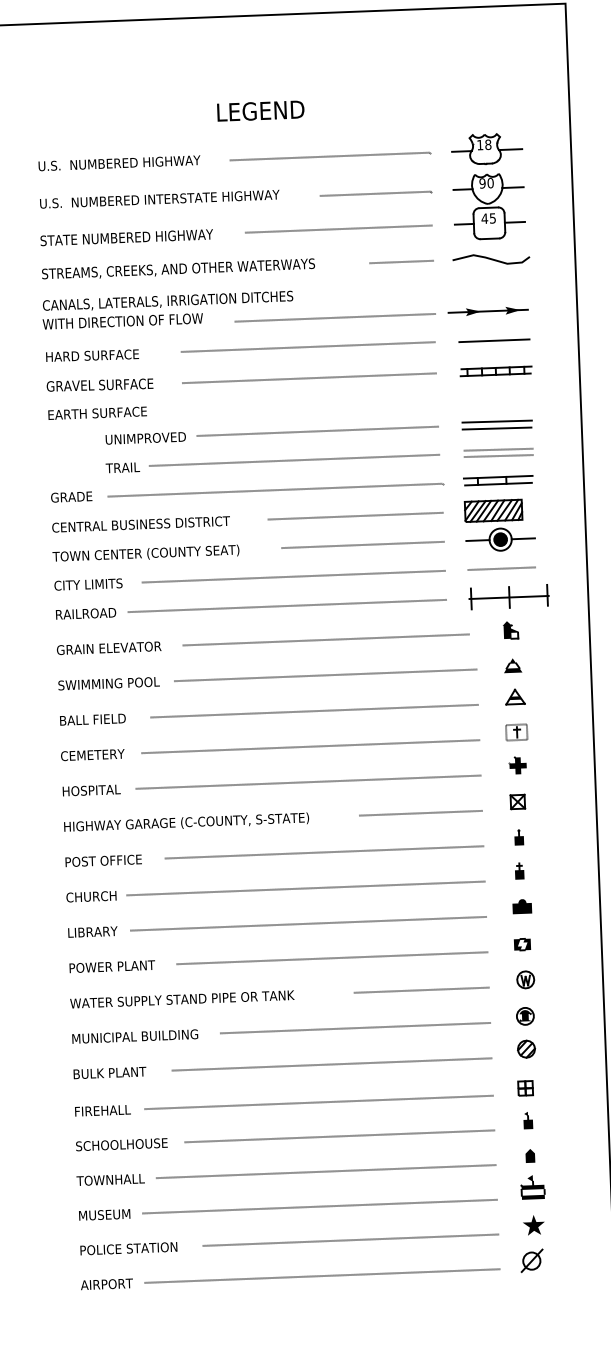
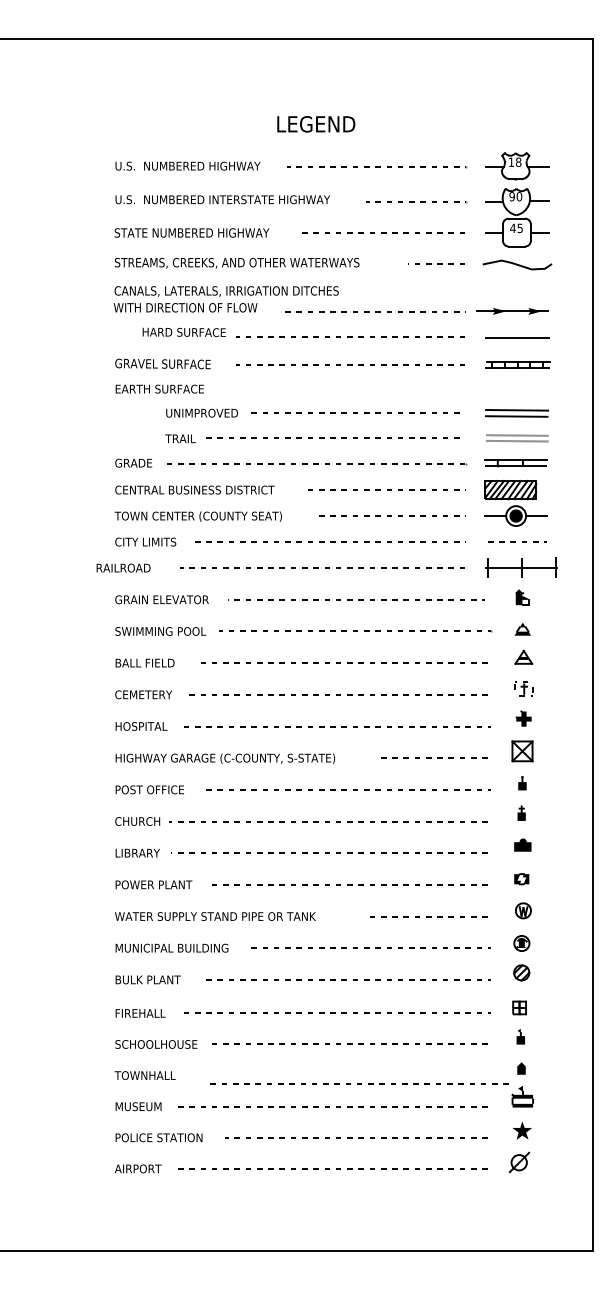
text: (91, 354) -> (183, 331), moved
text: (85, 613) -> (123, 567), moved
part: (517, 802) -> (522, 751), size x1.6
line: (326, 1171) -> (359, 1083), moved

